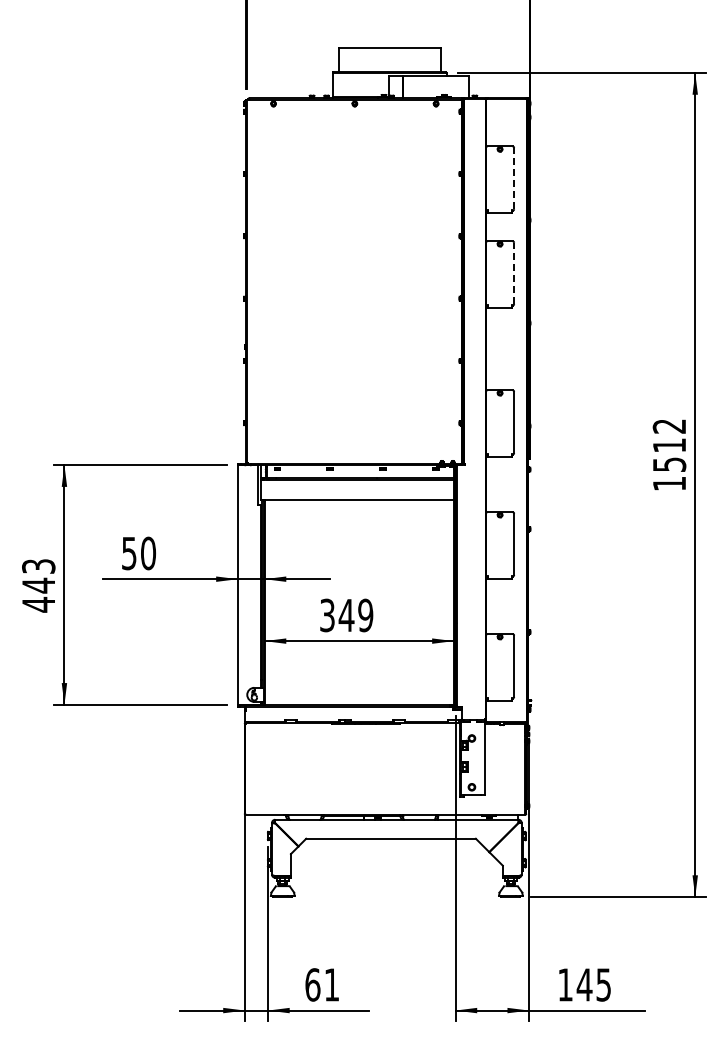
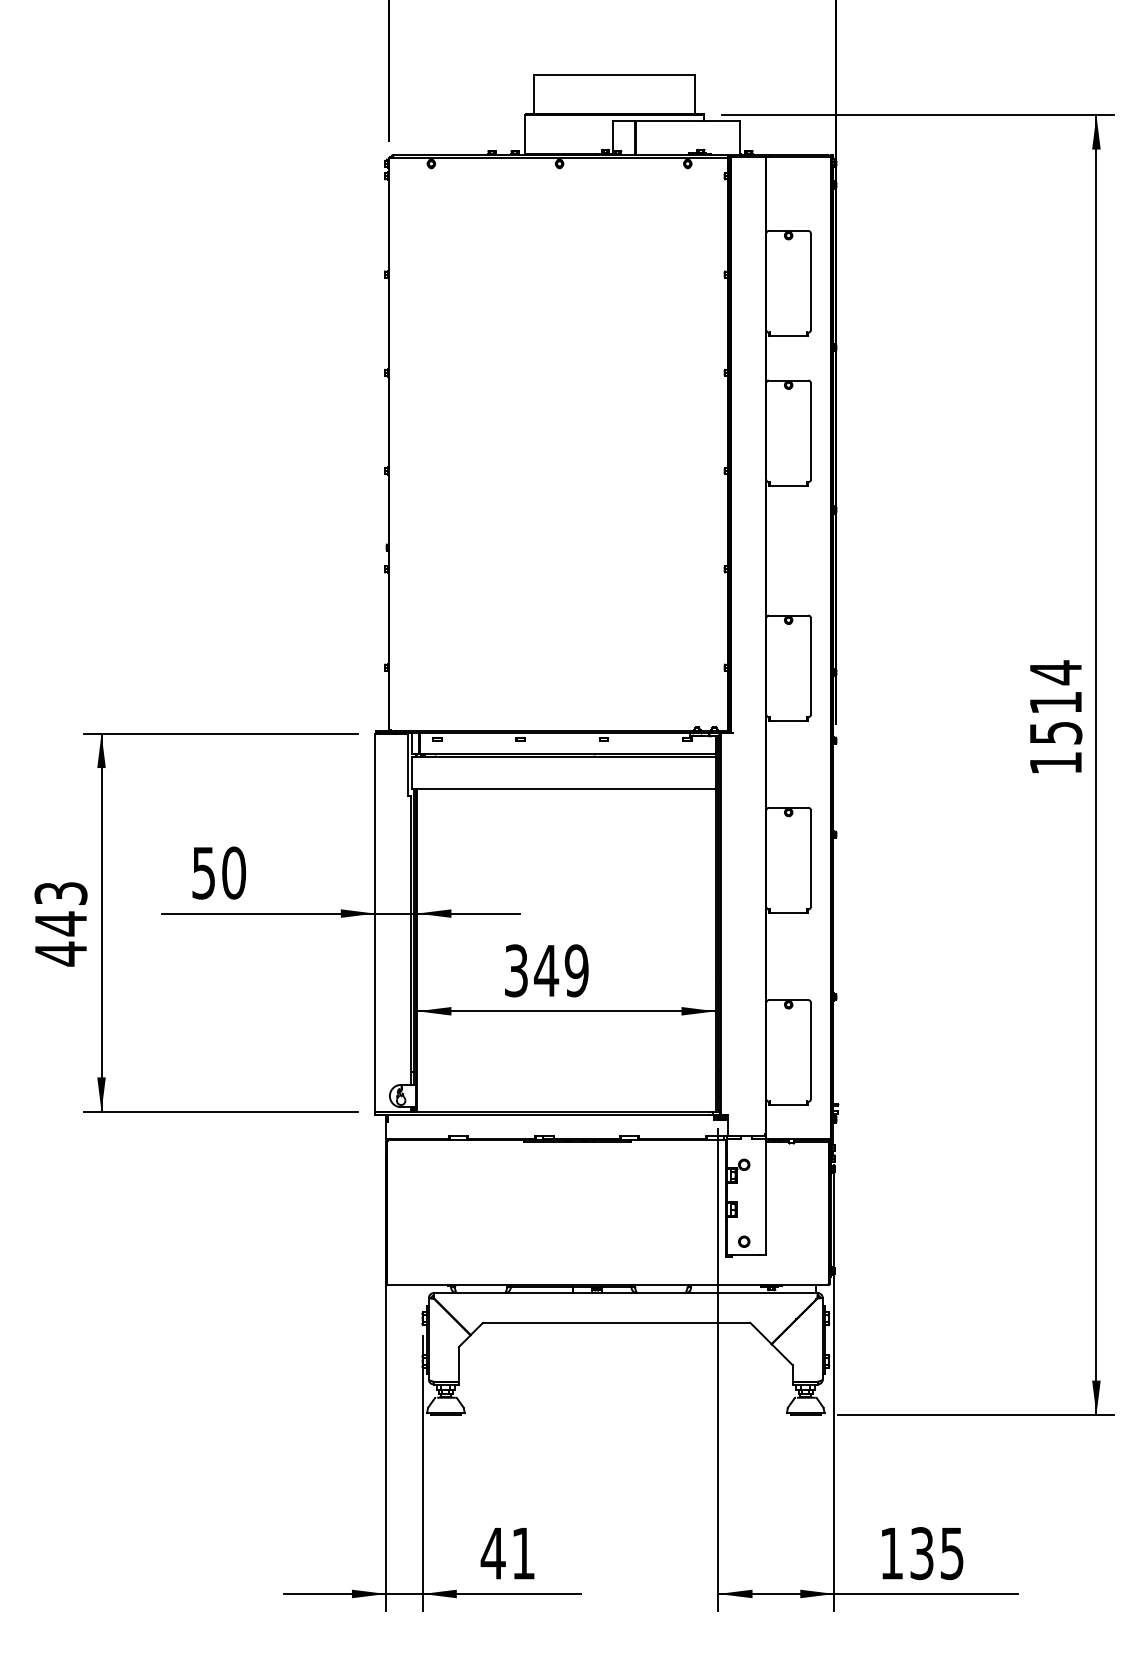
line: (514, 178) -> (811, 281), dashed -> solid
line: (514, 273) -> (811, 431), dashed -> solid
text: (668, 426) -> (1054, 672), 1512 -> 1514
text: (312, 984) -> (492, 1552), 61 -> 41
text: (584, 984) -> (921, 1552), 145 -> 135

